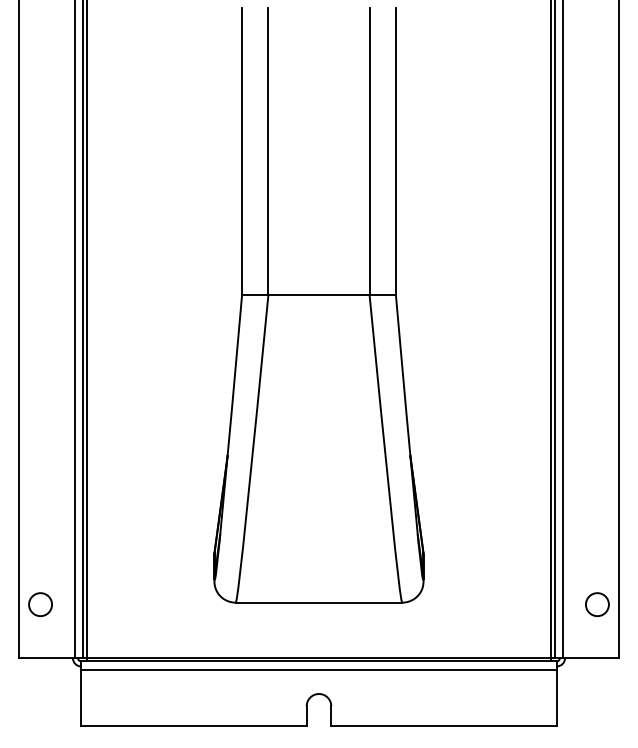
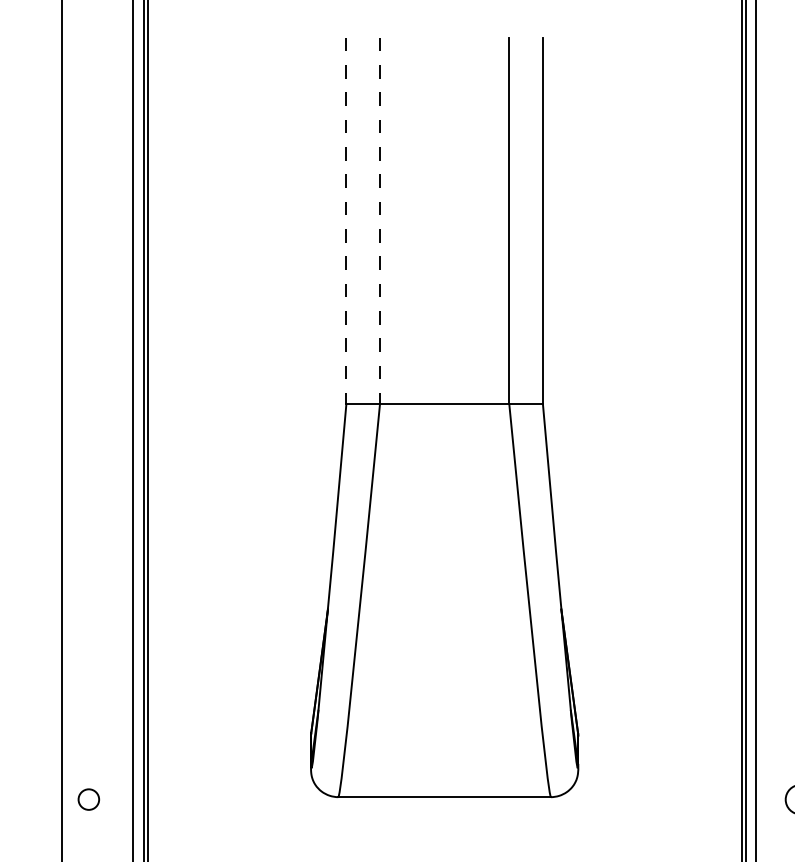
line: (242, 151) -> (346, 220), solid -> dashed
line: (268, 151) -> (380, 220), solid -> dashed
circle: (40, 604) -> (88, 799), size x0.7

